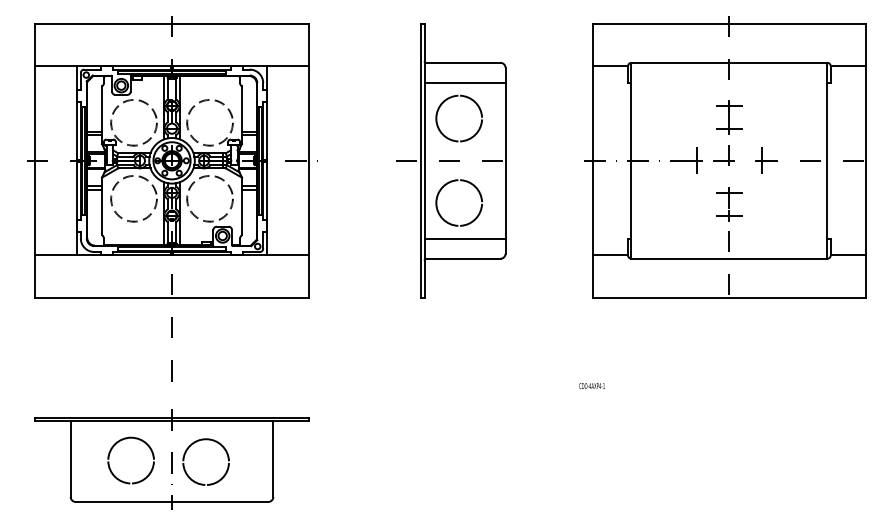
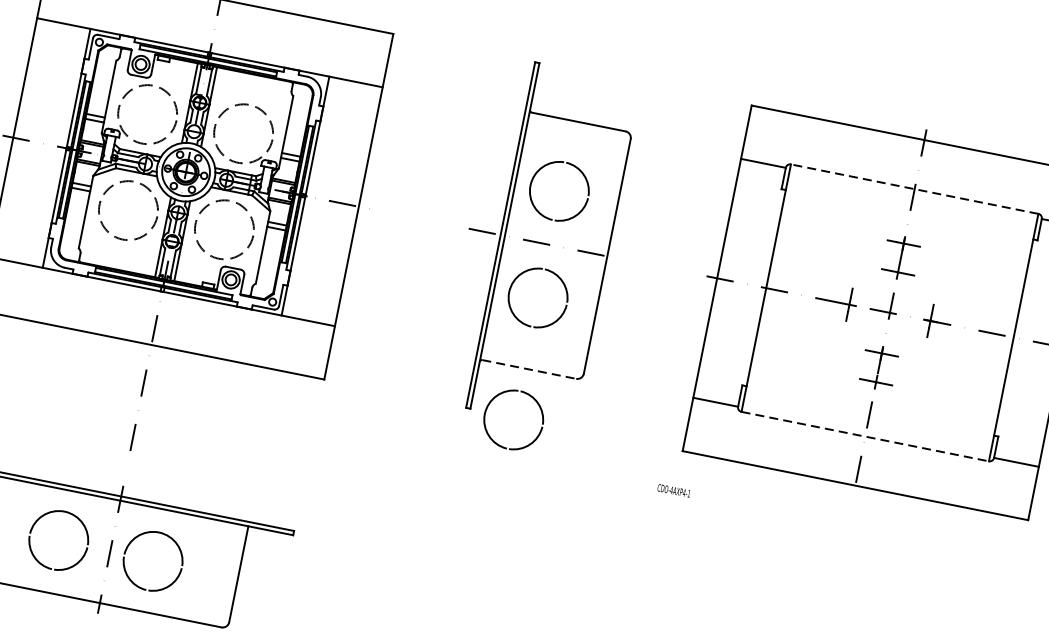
line: (729, 62) -> (914, 188), solid -> dashed
line: (464, 83) -> (574, 148), removed
line: (464, 238) -> (535, 344), removed
line: (463, 258) -> (529, 369), solid -> dashed
line: (729, 258) -> (865, 436), solid -> dashed
part: (438, 293) -> (489, 407), added
text: (591, 386) -> (673, 491), moved

